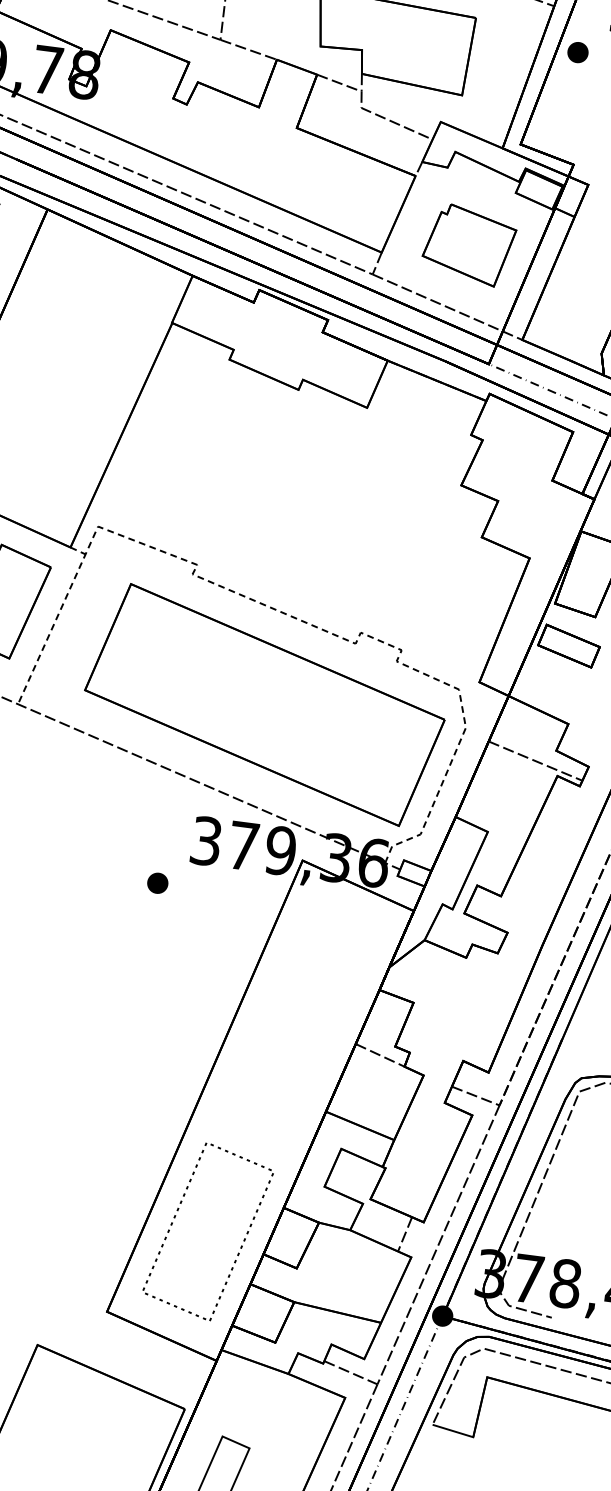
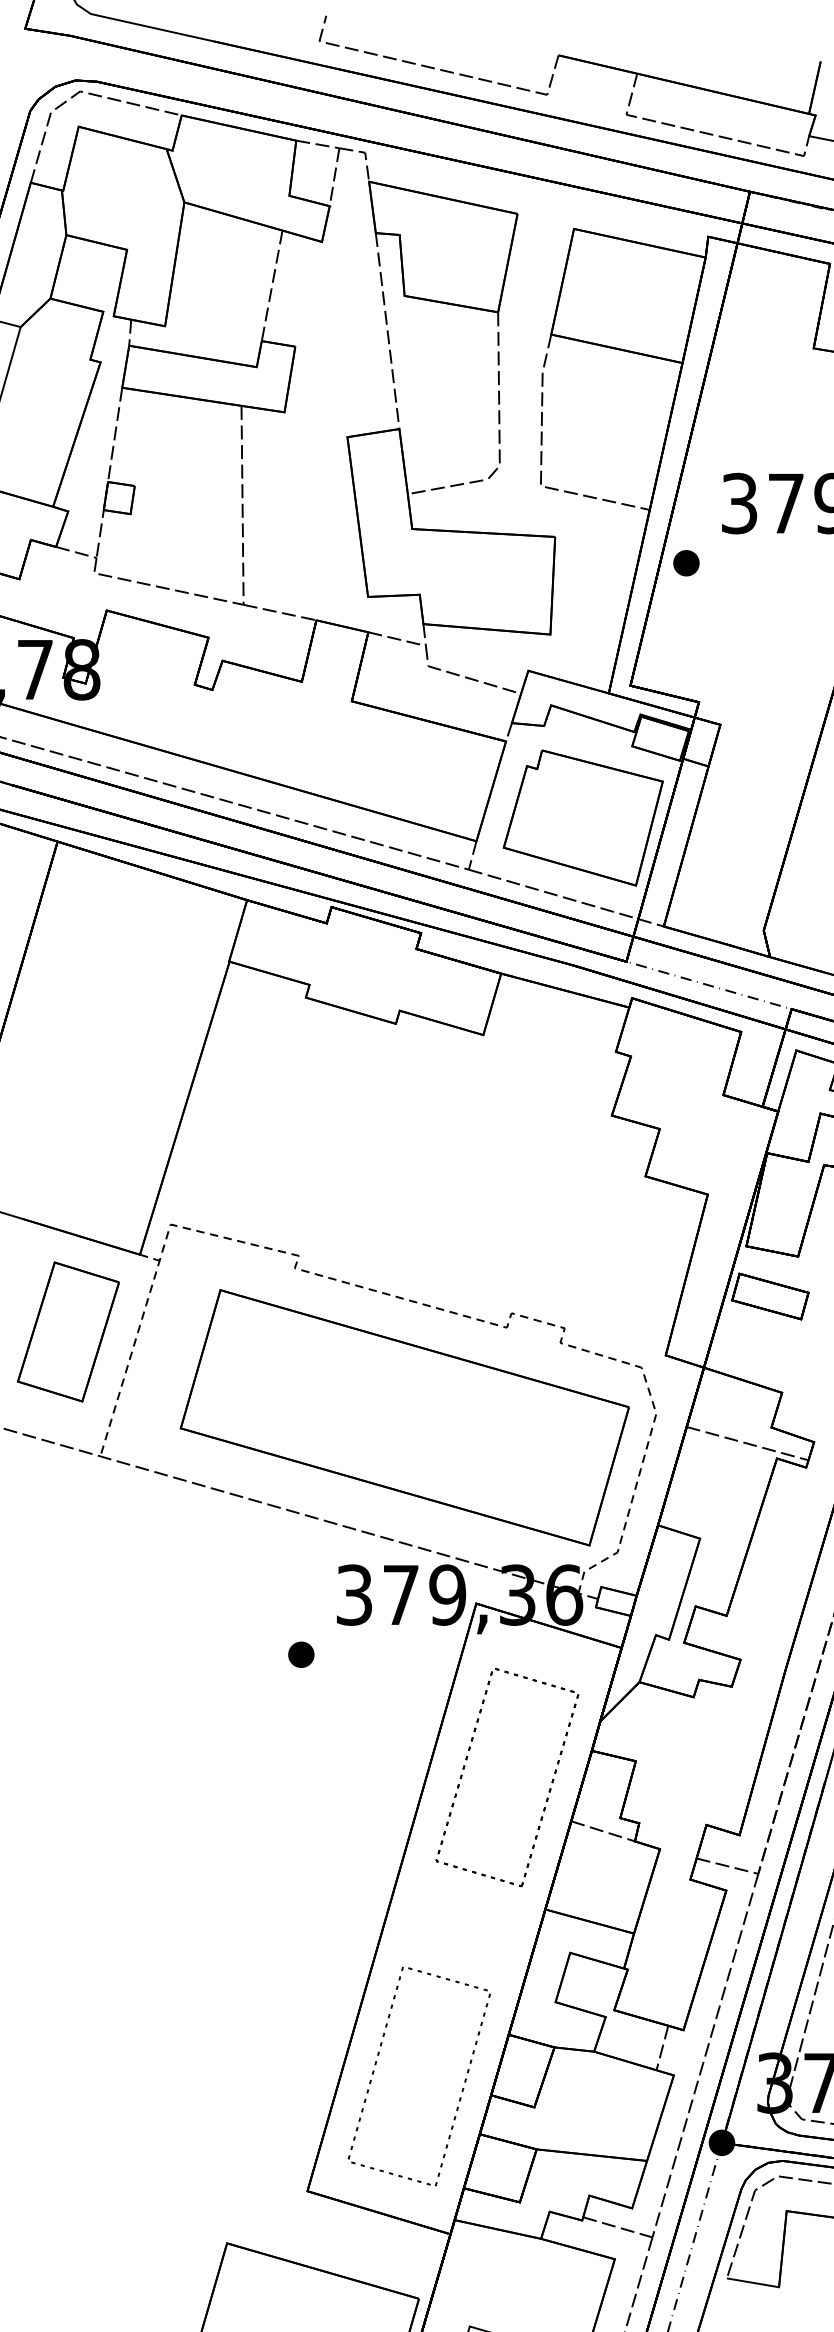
part: (468, 244) -> (582, 817), size x1.43
part: (340, 1017) -> (548, 1791), added

